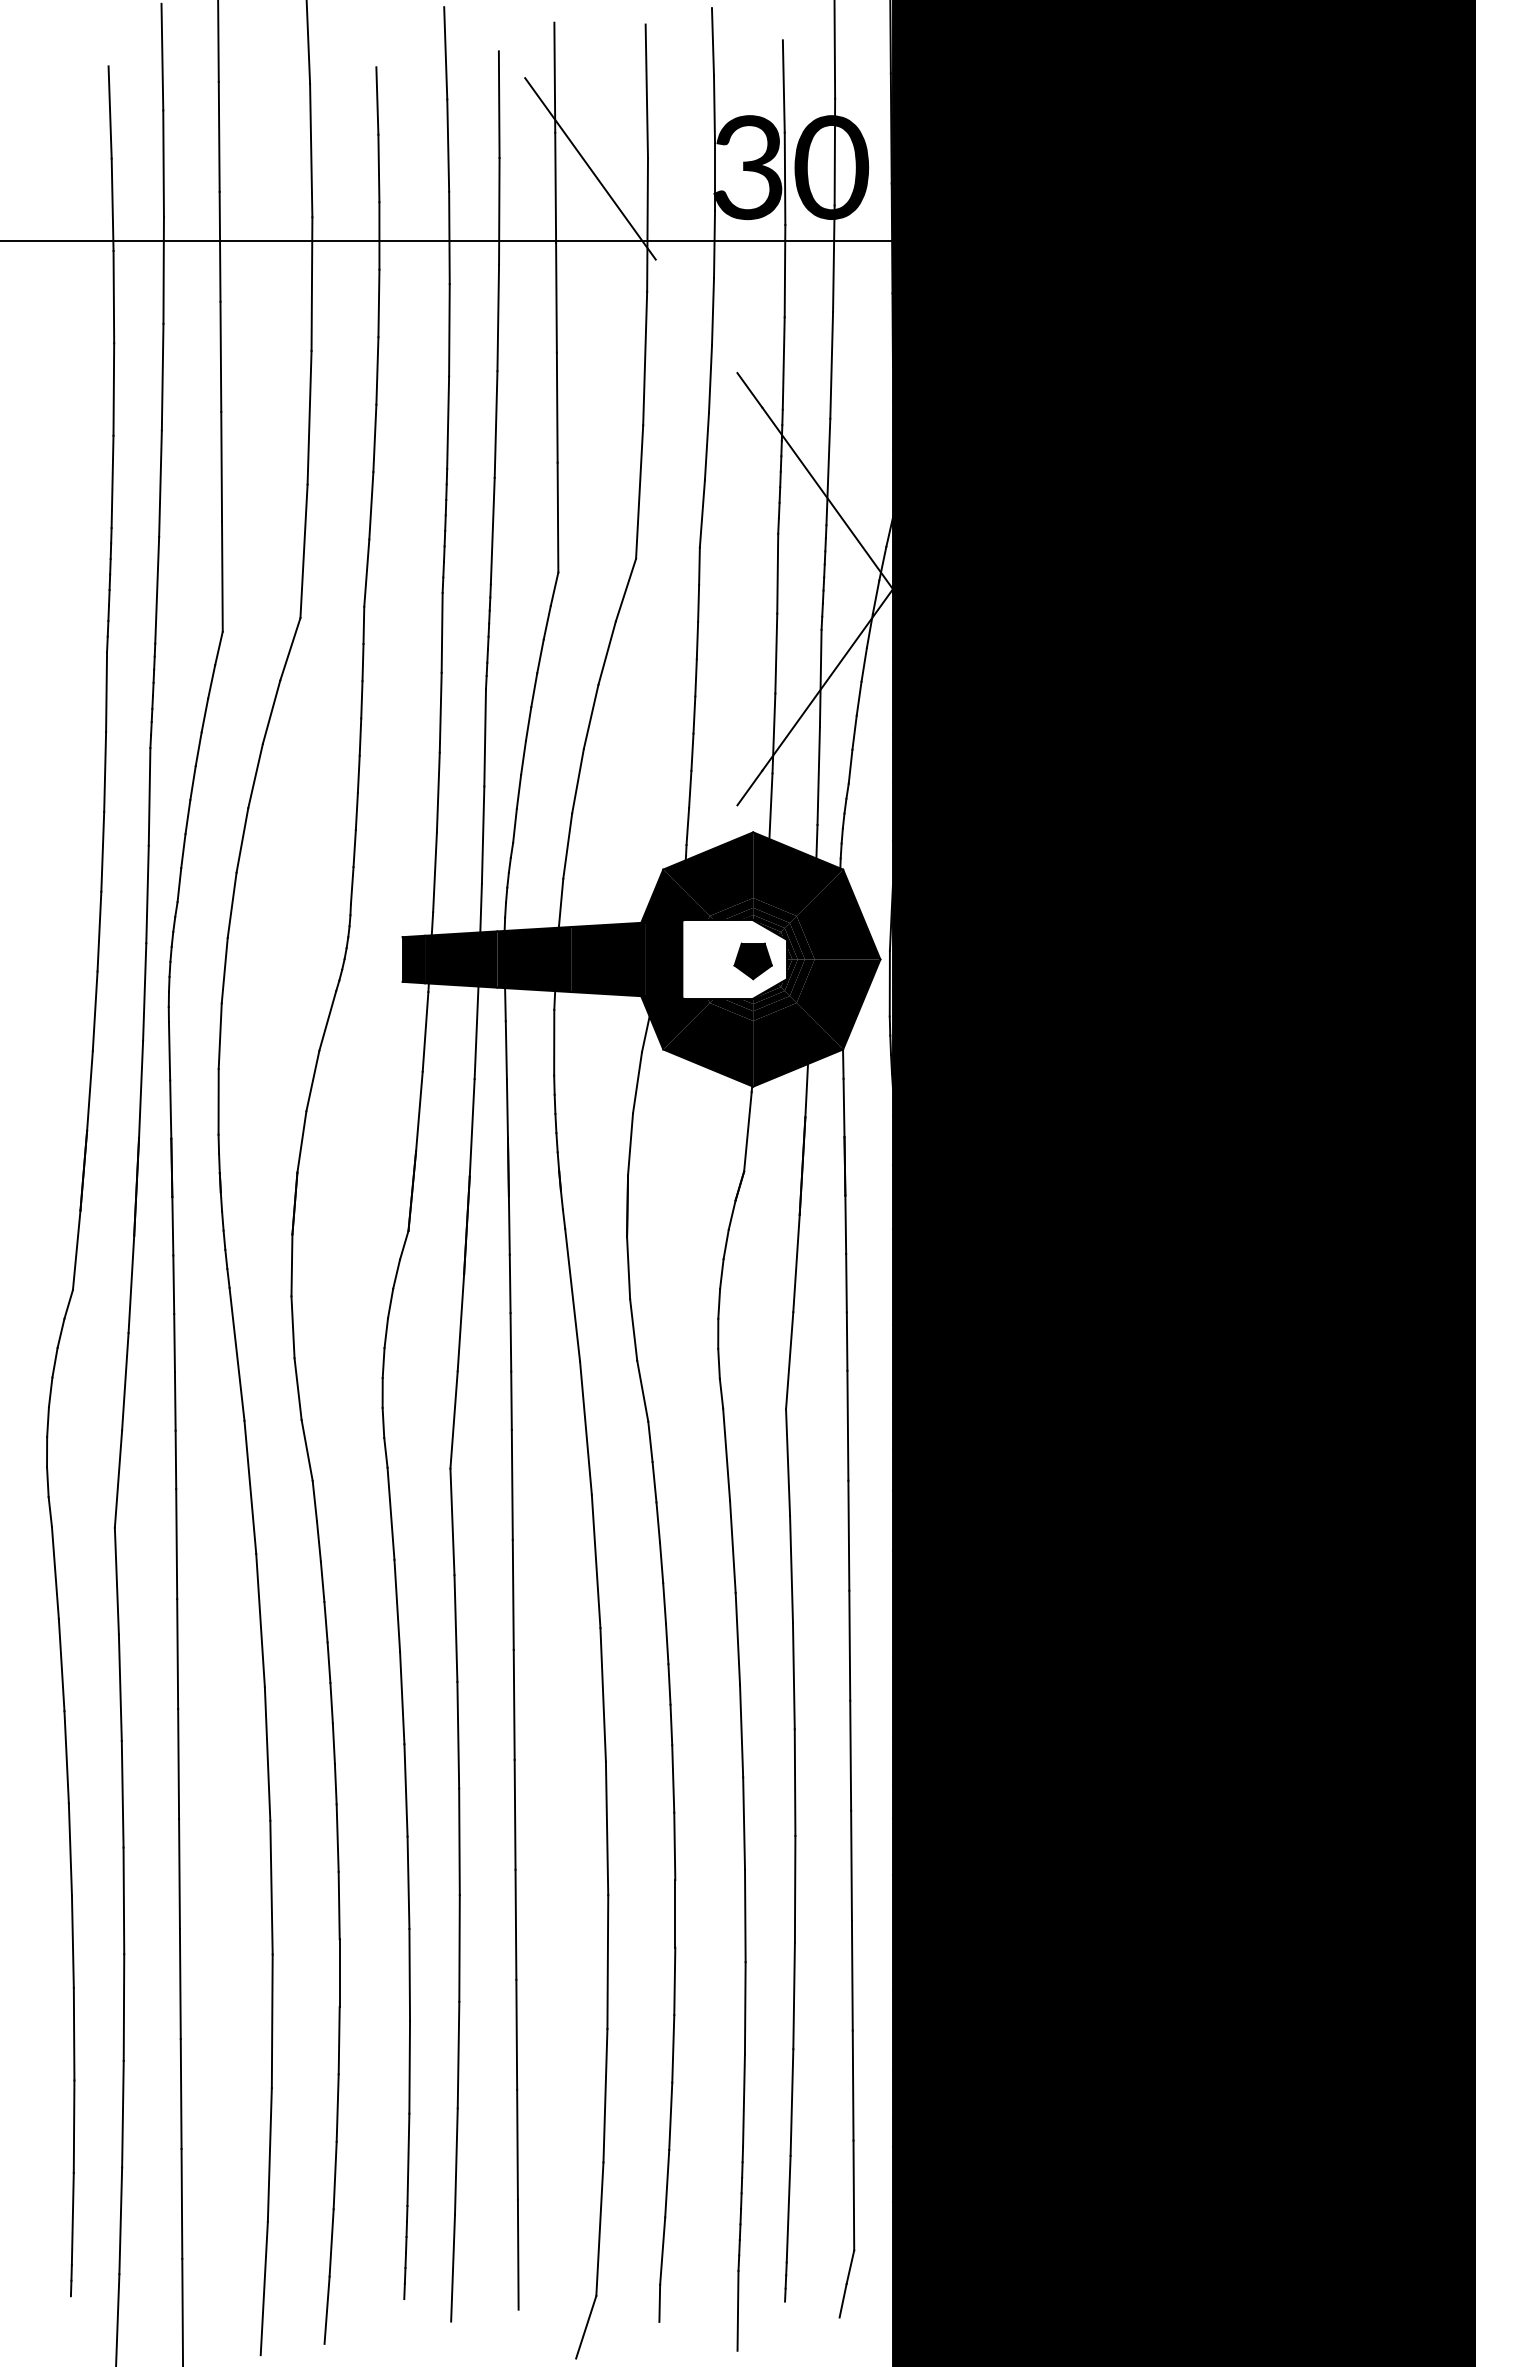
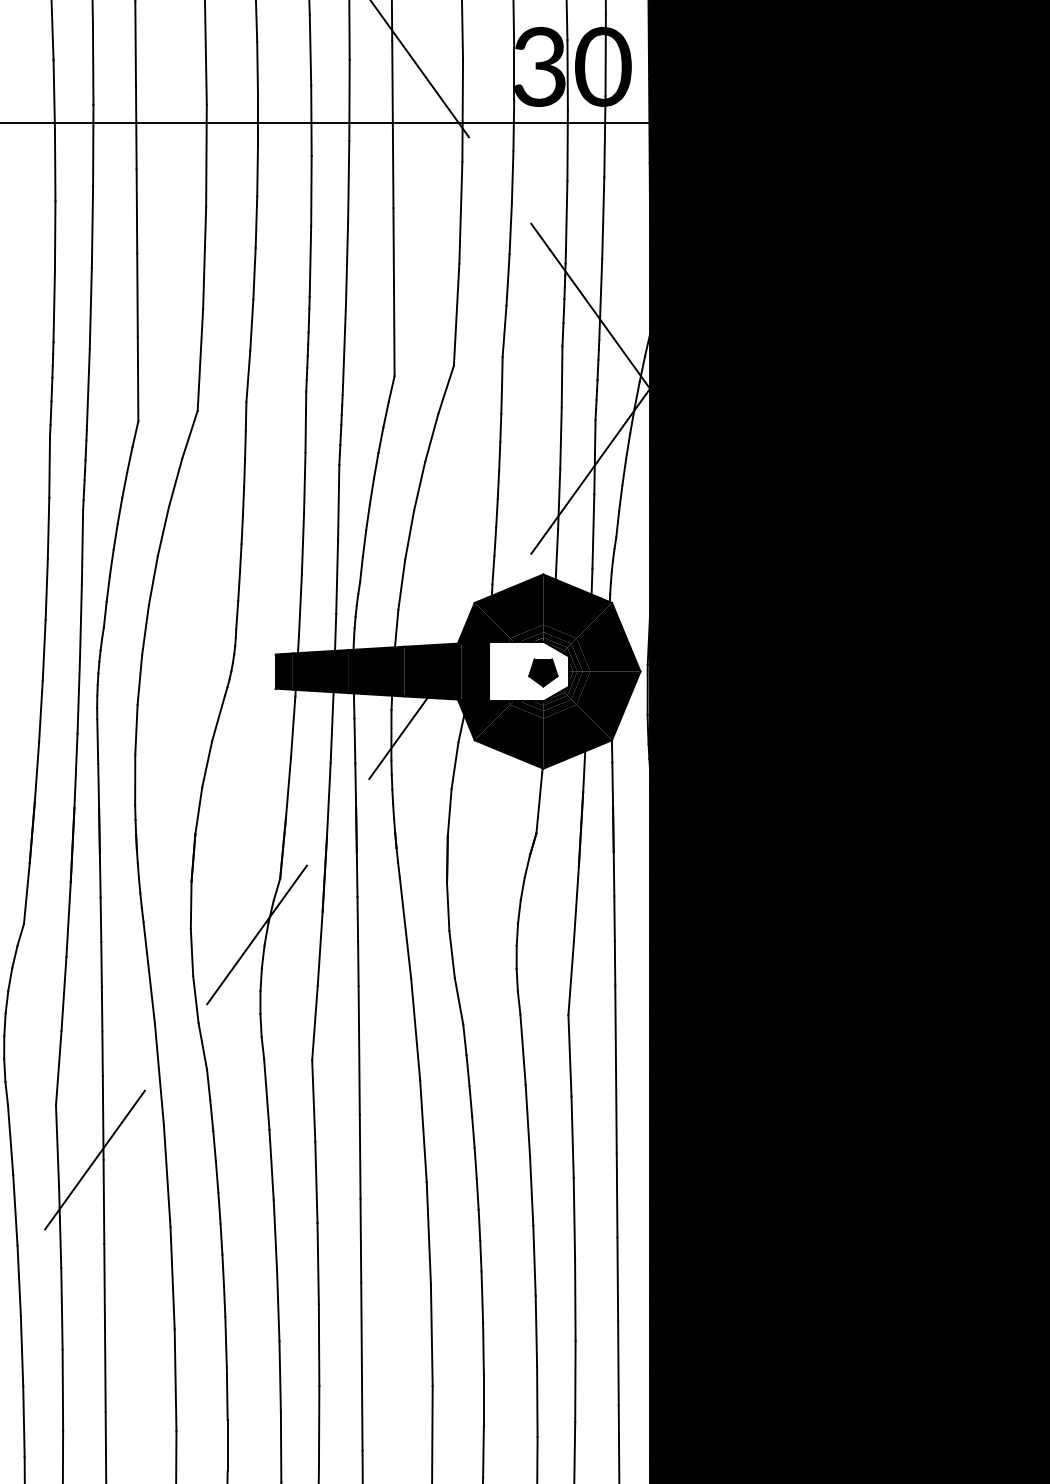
line: (563, 1046) -> (398, 737), added
line: (377, 1304) -> (256, 934), added
line: (165, 1599) -> (94, 1160), added

